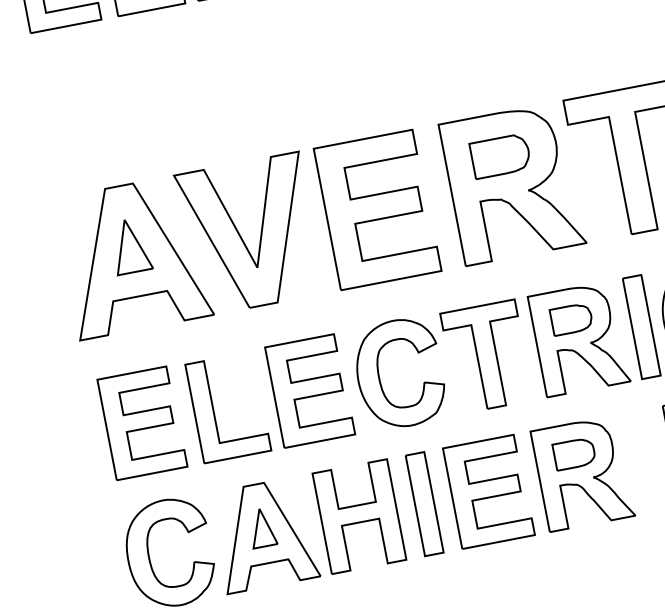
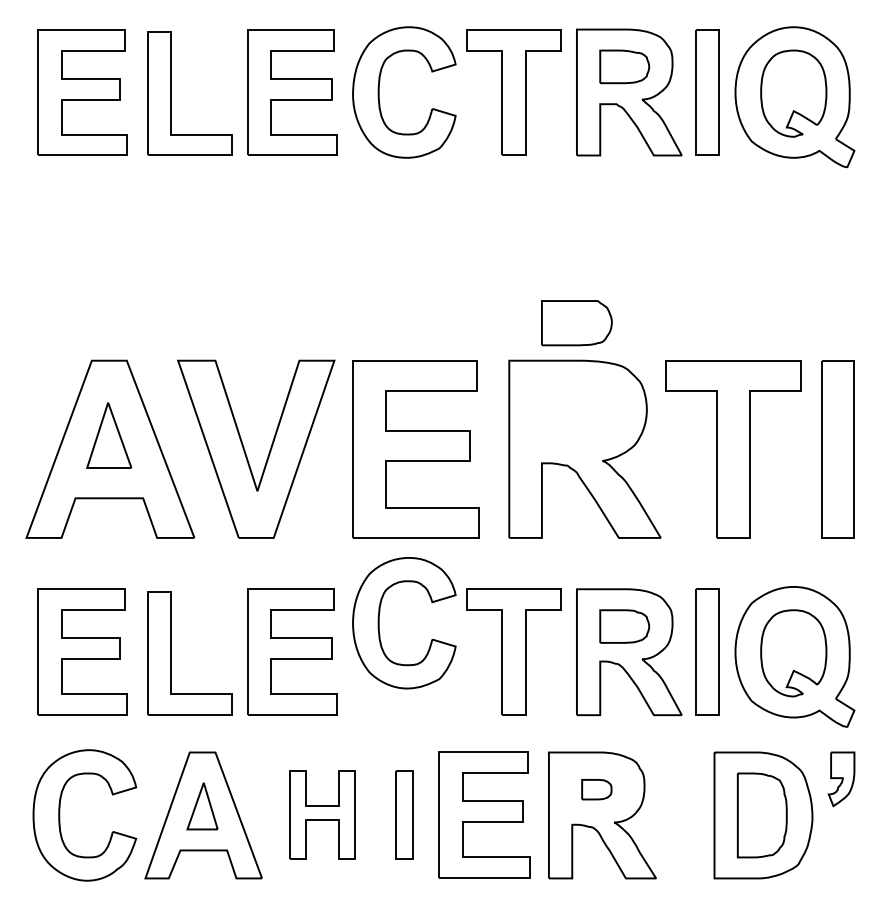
part: (500, 156) -> (576, 323), moved
part: (379, 377) -> (379, 623), moved
part: (574, 453) -> (596, 789), size x0.6
part: (424, 503) -> (404, 814), size x0.7
part: (359, 515) -> (322, 814), size x0.7

